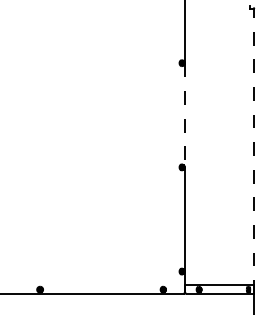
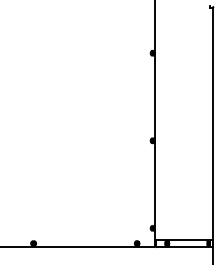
line: (184, 115) -> (154, 97), dashed -> solid
line: (253, 151) -> (212, 127), dashed -> solid

